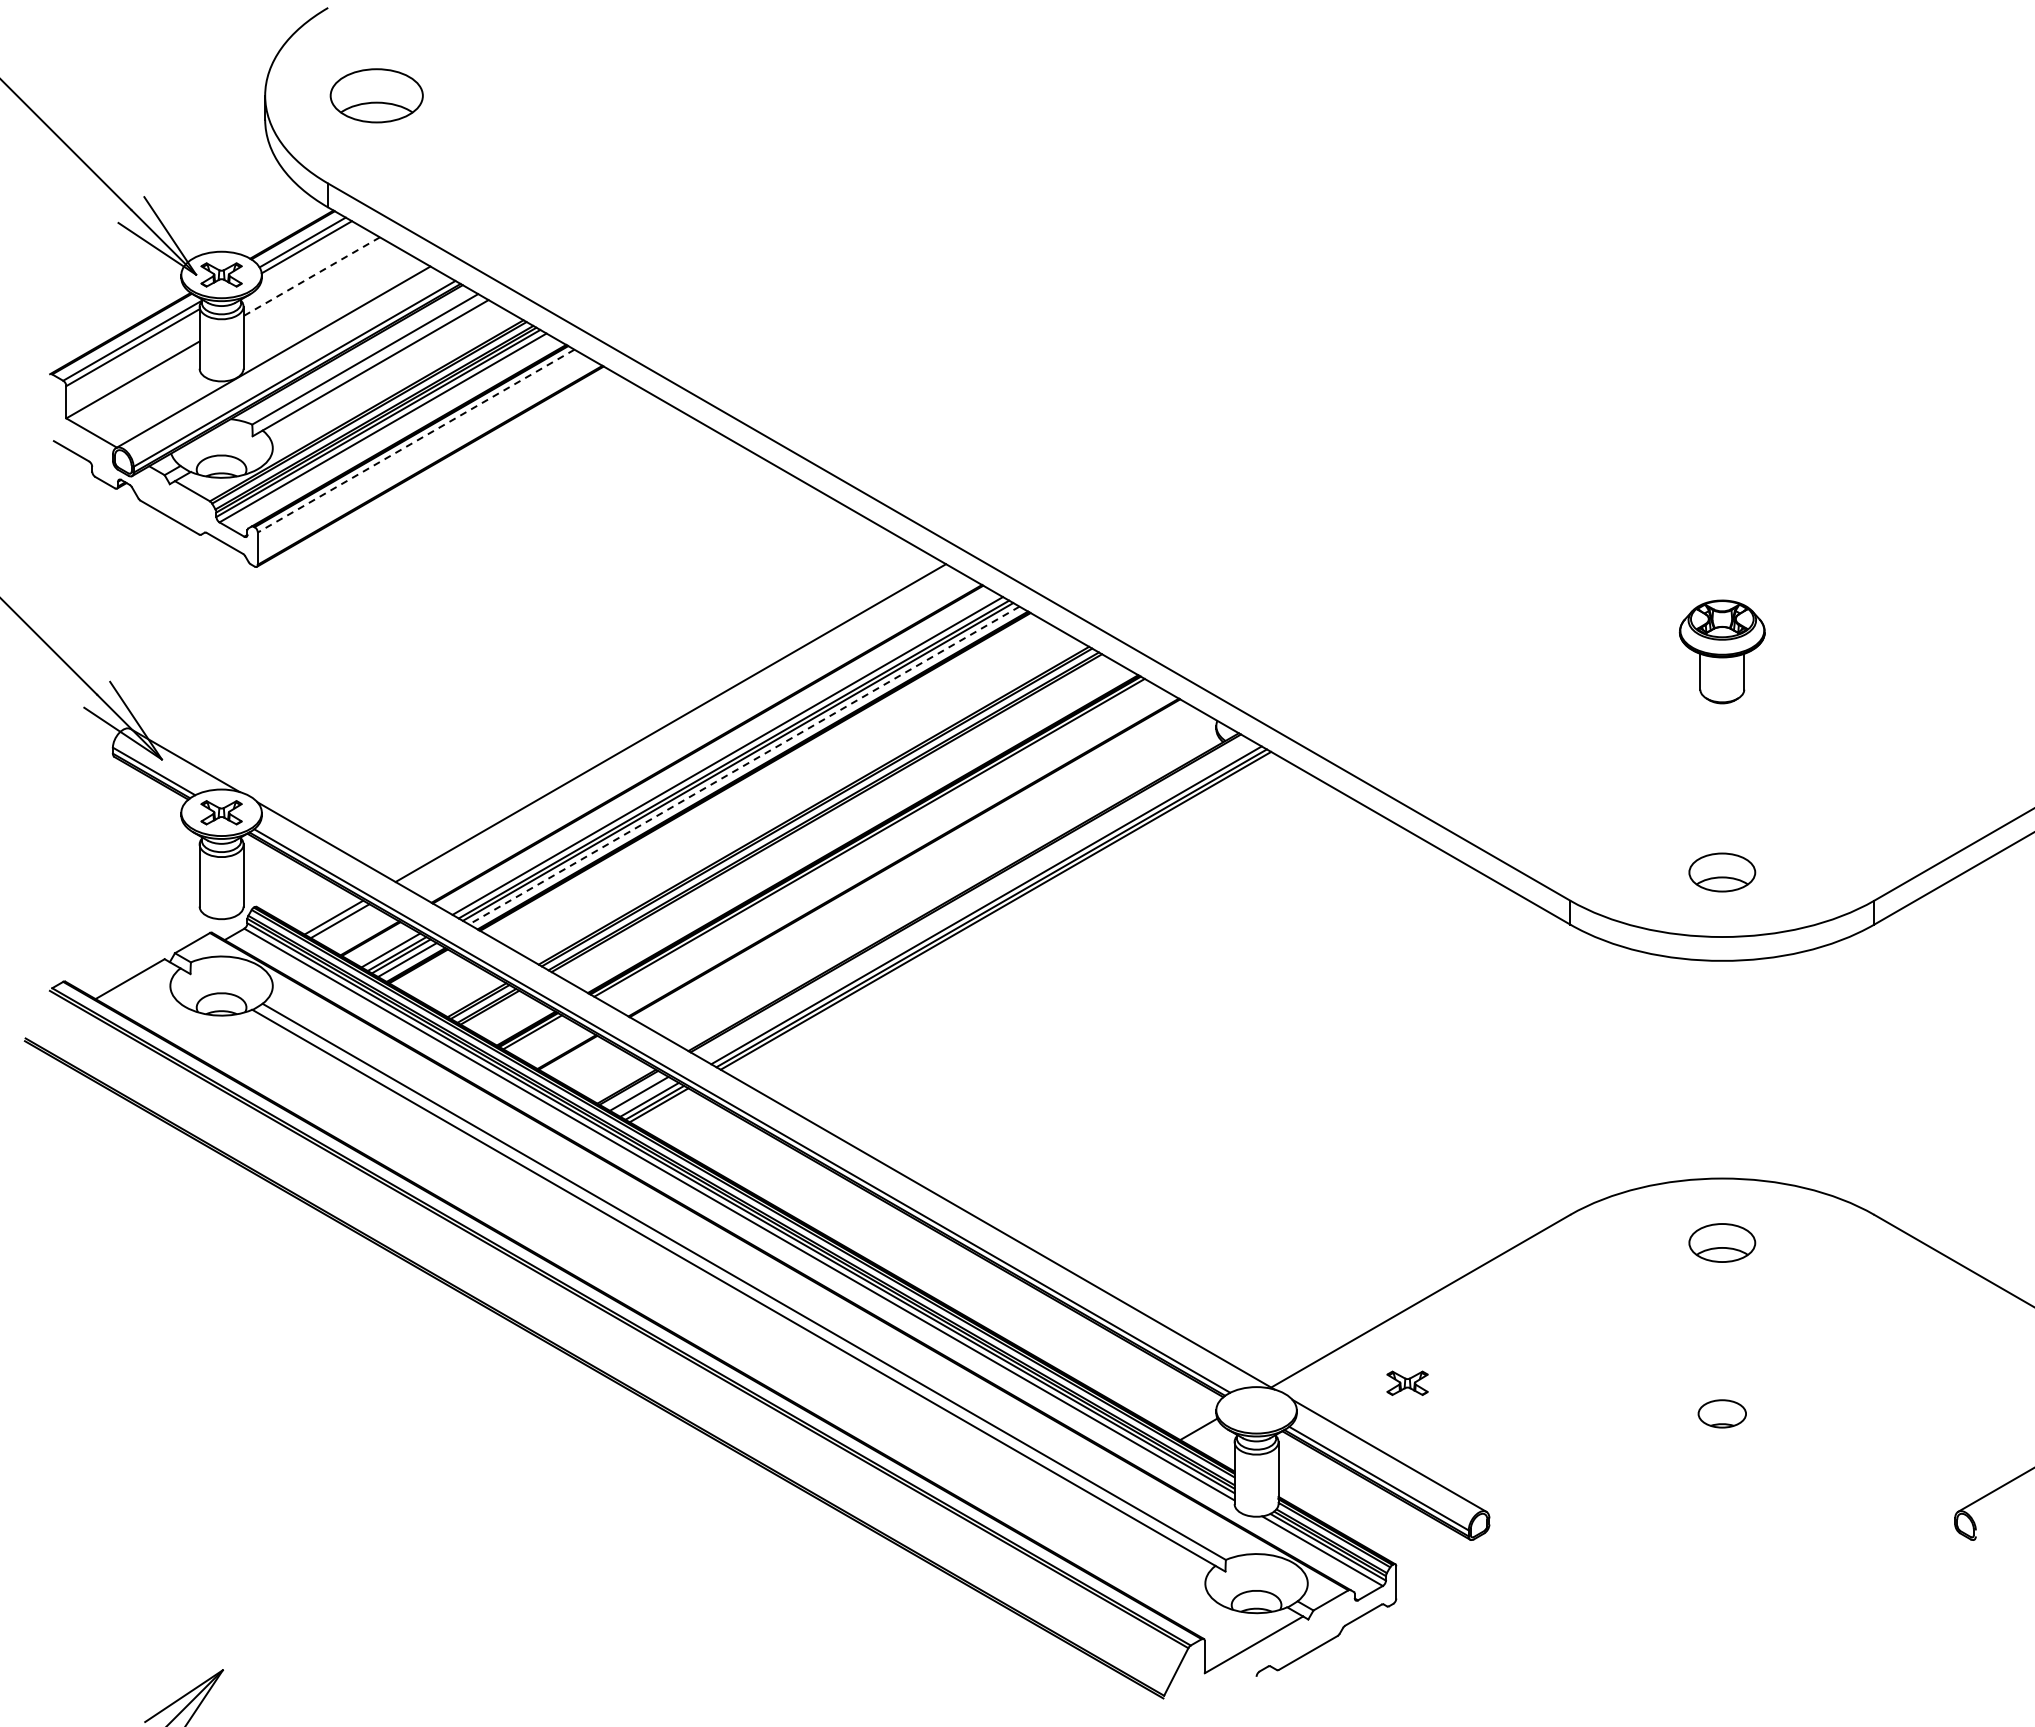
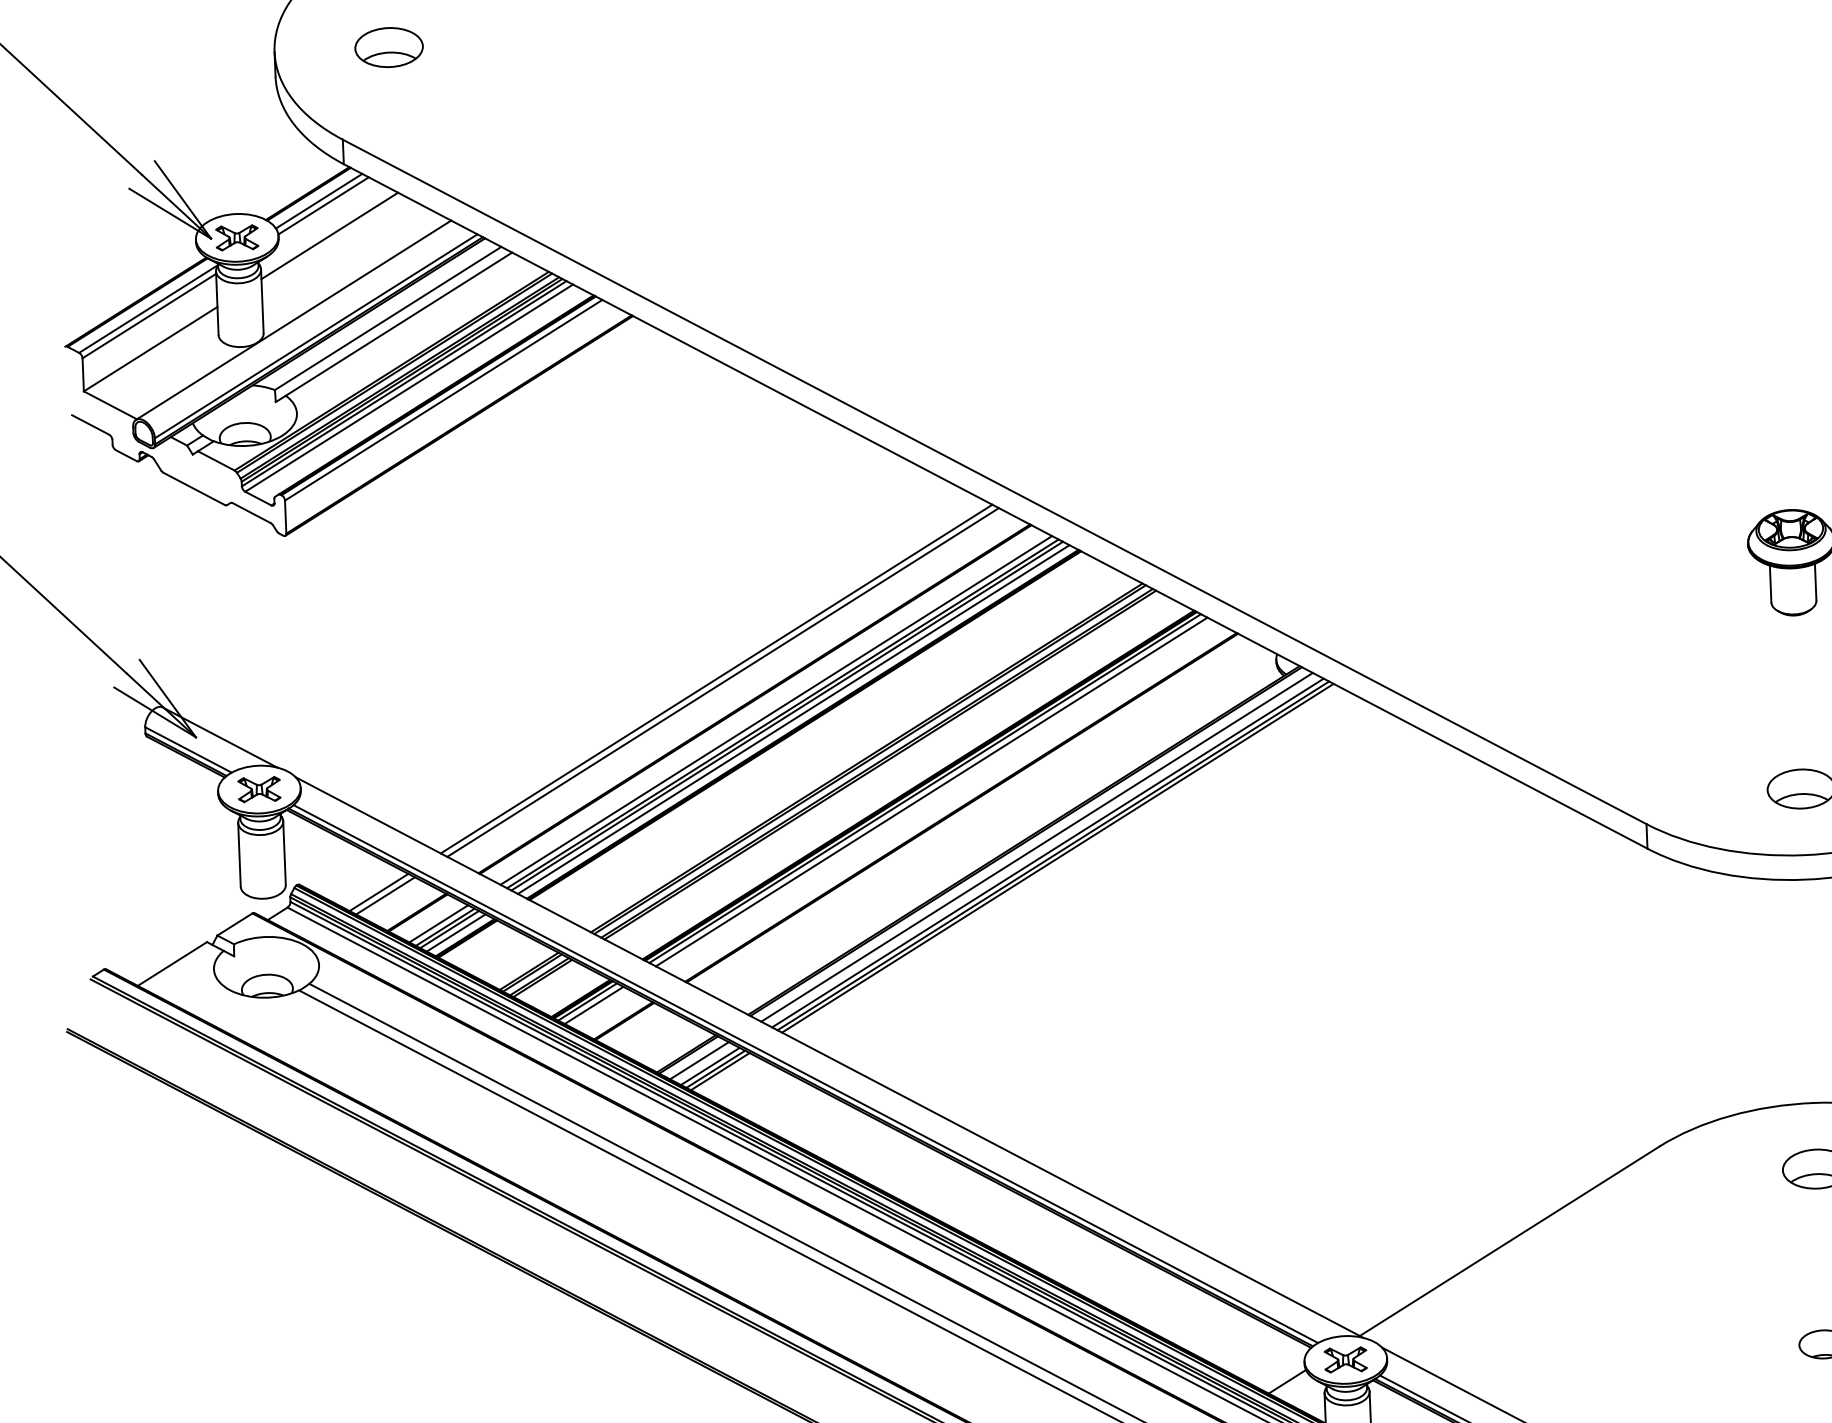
part: (376, 95) -> (388, 47), size x0.71
line: (311, 276) -> (329, 235), dashed -> solid
line: (416, 441) -> (444, 400), dashed -> solid
line: (676, 726) -> (722, 682), added
line: (744, 765) -> (793, 719), dashed -> solid
line: (875, 841) -> (931, 792), added
line: (975, 899) -> (1036, 847), added
line: (538, 1035) -> (593, 1005), added
part: (1407, 1382) -> (1345, 1359), moved

